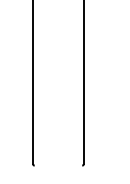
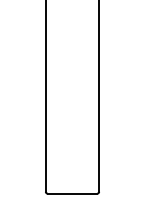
line: (58, 165) -> (72, 193), added

